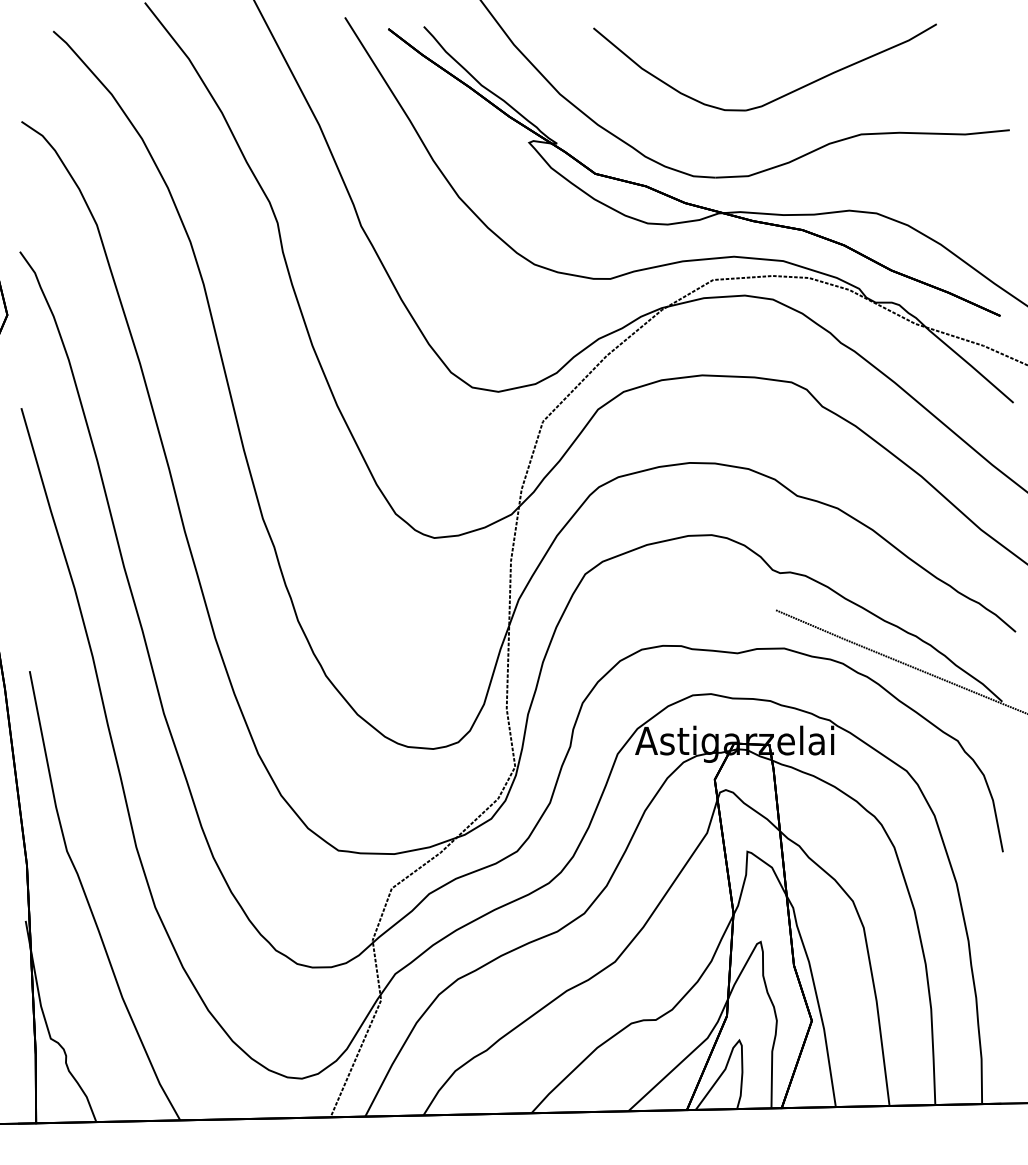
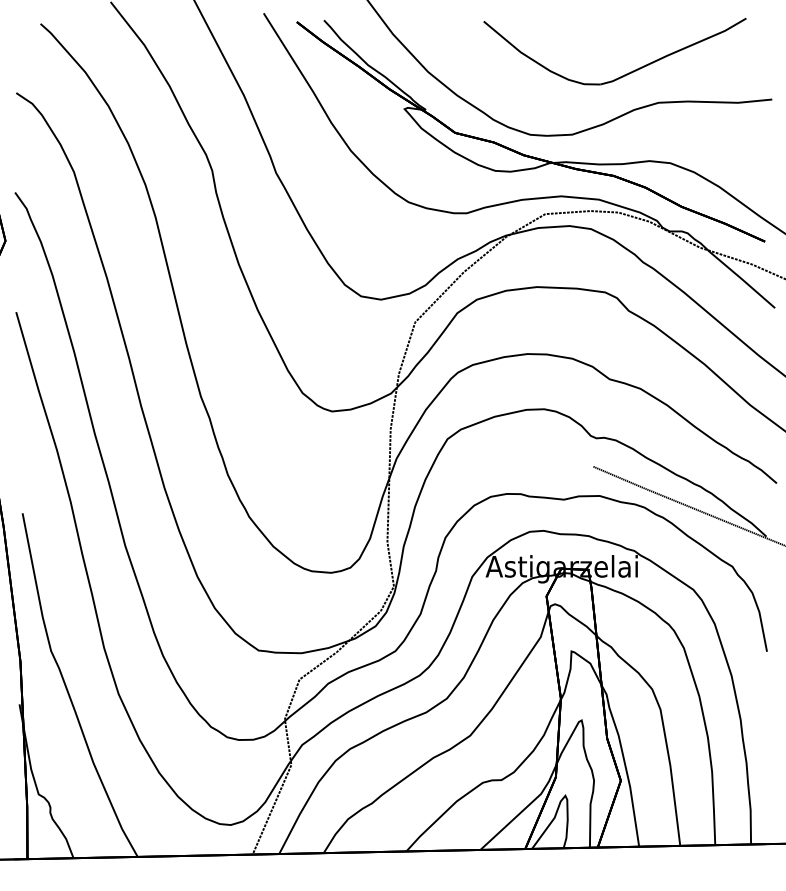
part: (780, 96) -> (626, 73), moved

